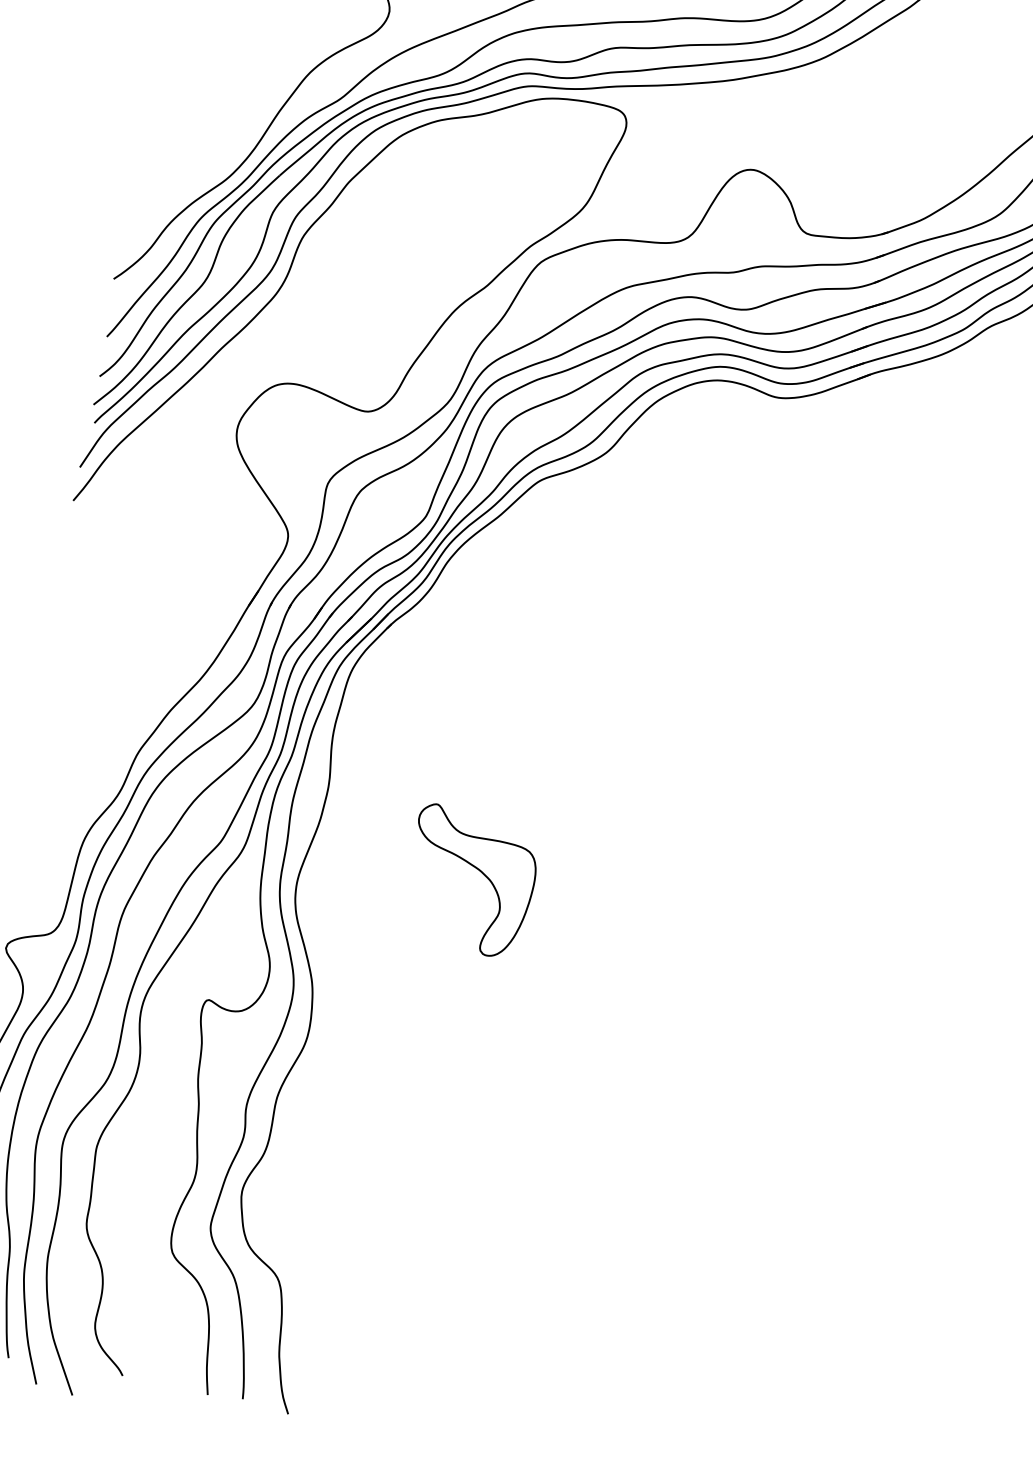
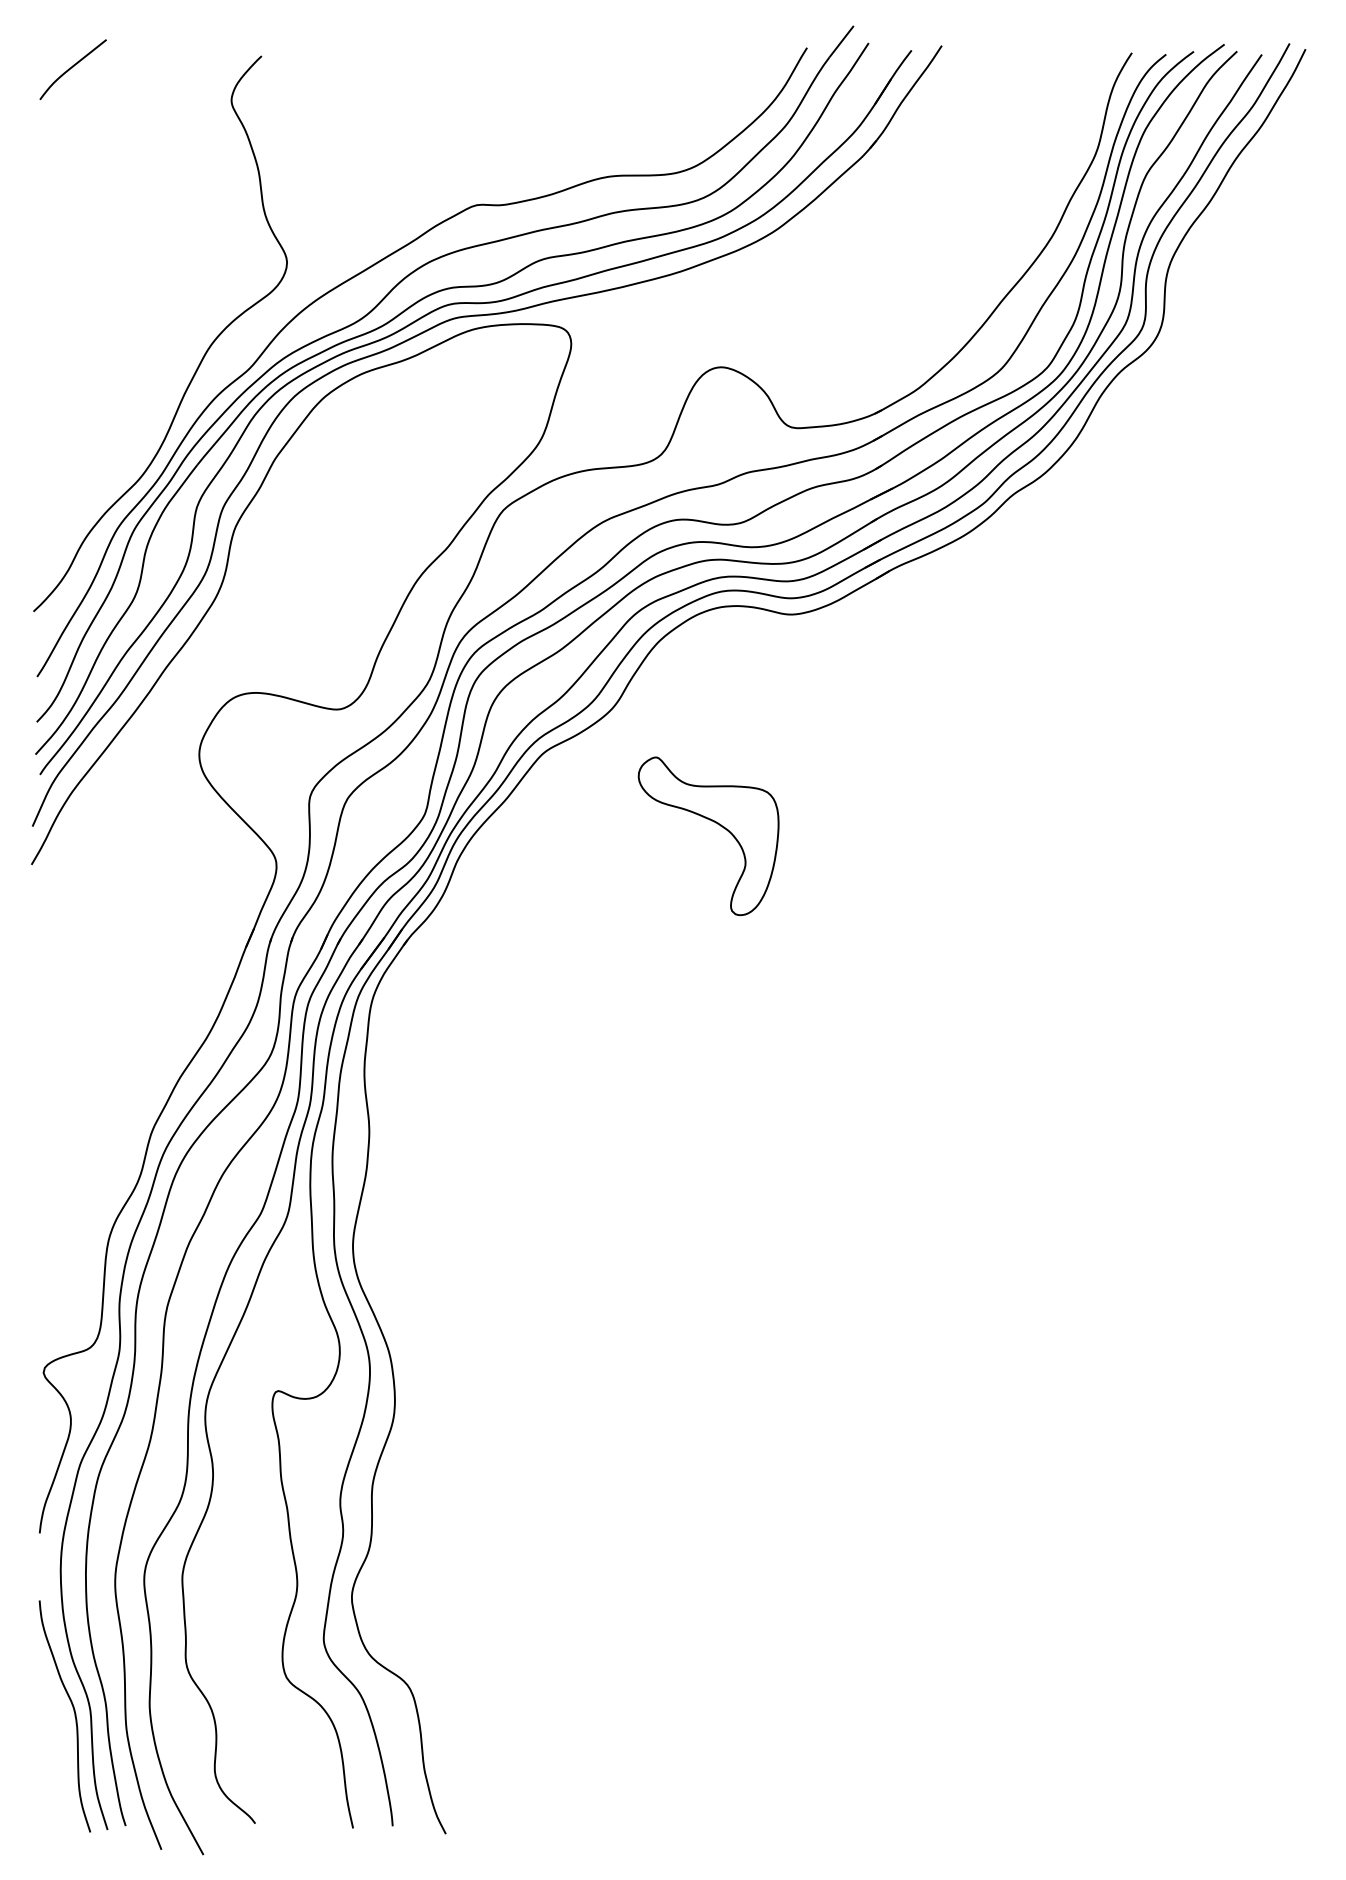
part: (479, 871) -> (715, 823), moved

